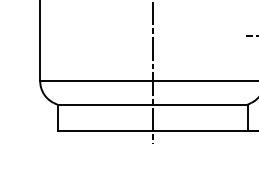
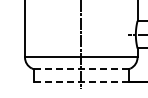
line: (152, 105) -> (81, 69), solid -> dashed
line: (152, 131) -> (81, 82), solid -> dashed

